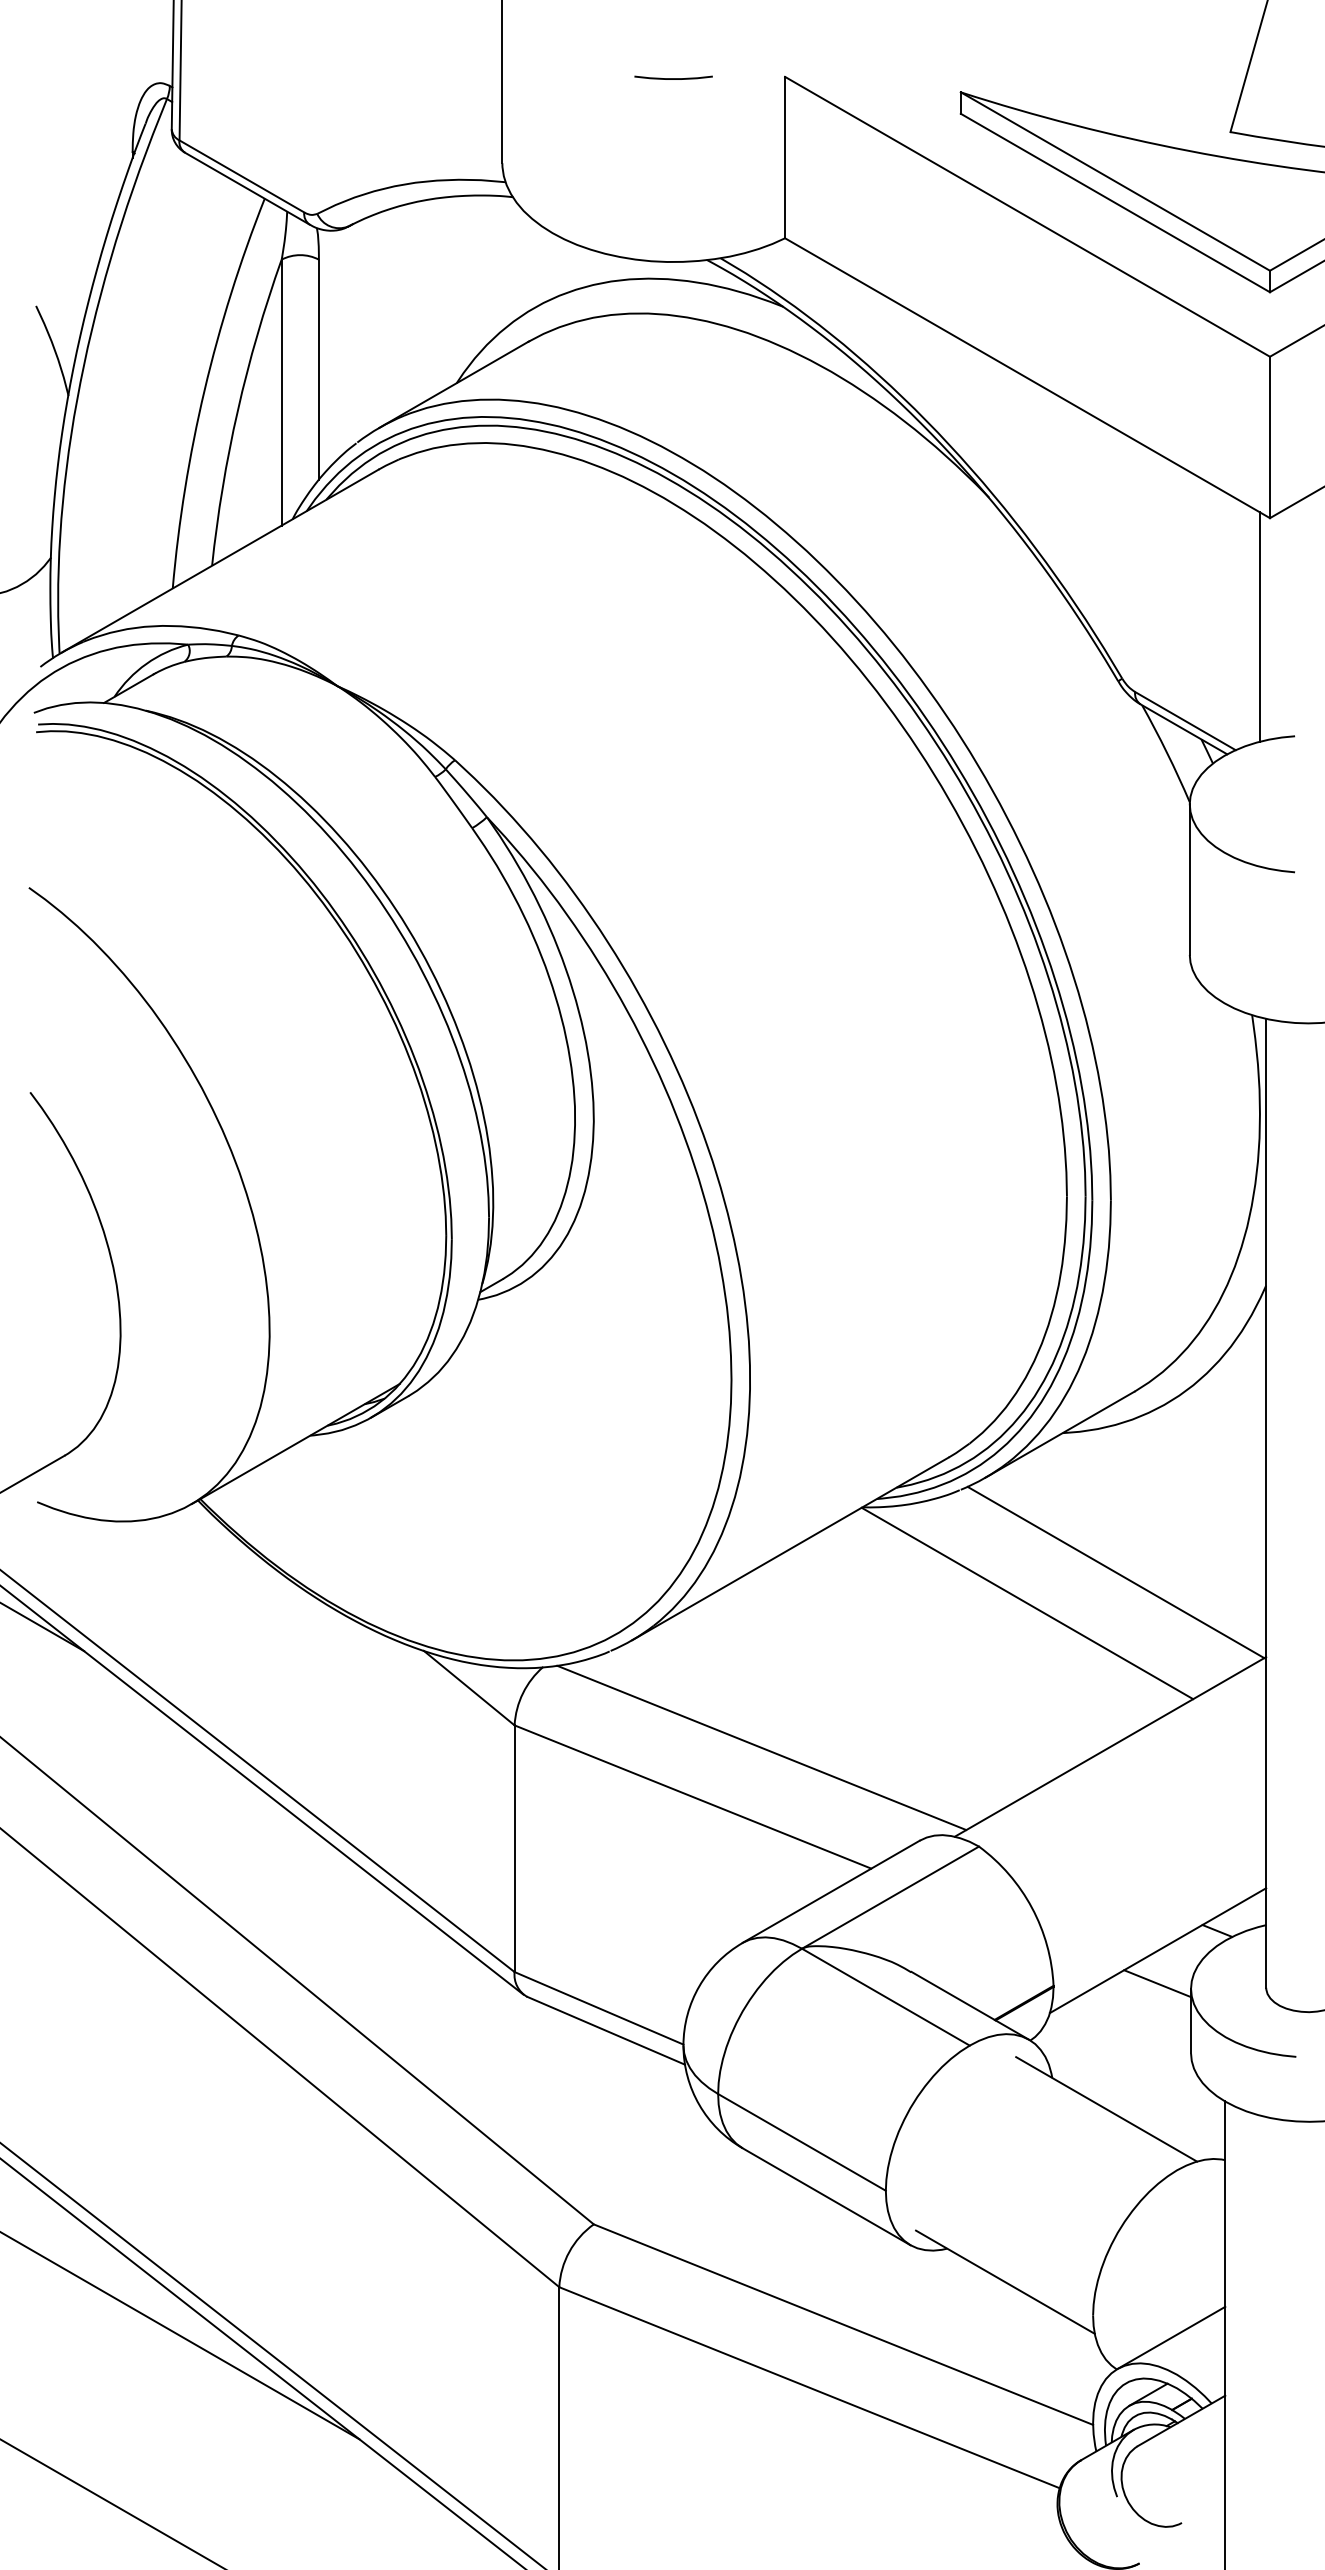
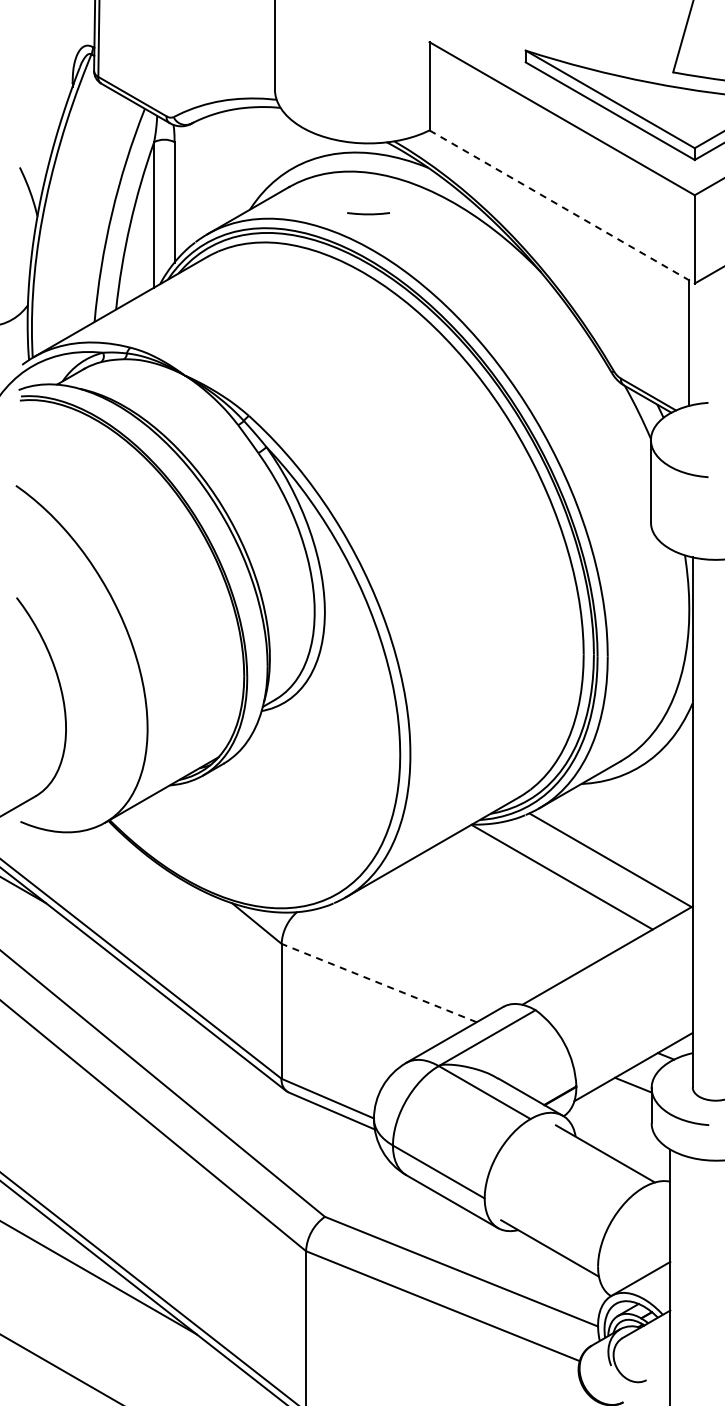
line: (673, 77) -> (368, 213), moved
line: (1028, 379) -> (562, 207), solid -> dashed
line: (761, 1748) -> (416, 956), removed
line: (691, 1795) -> (378, 982), solid -> dashed

